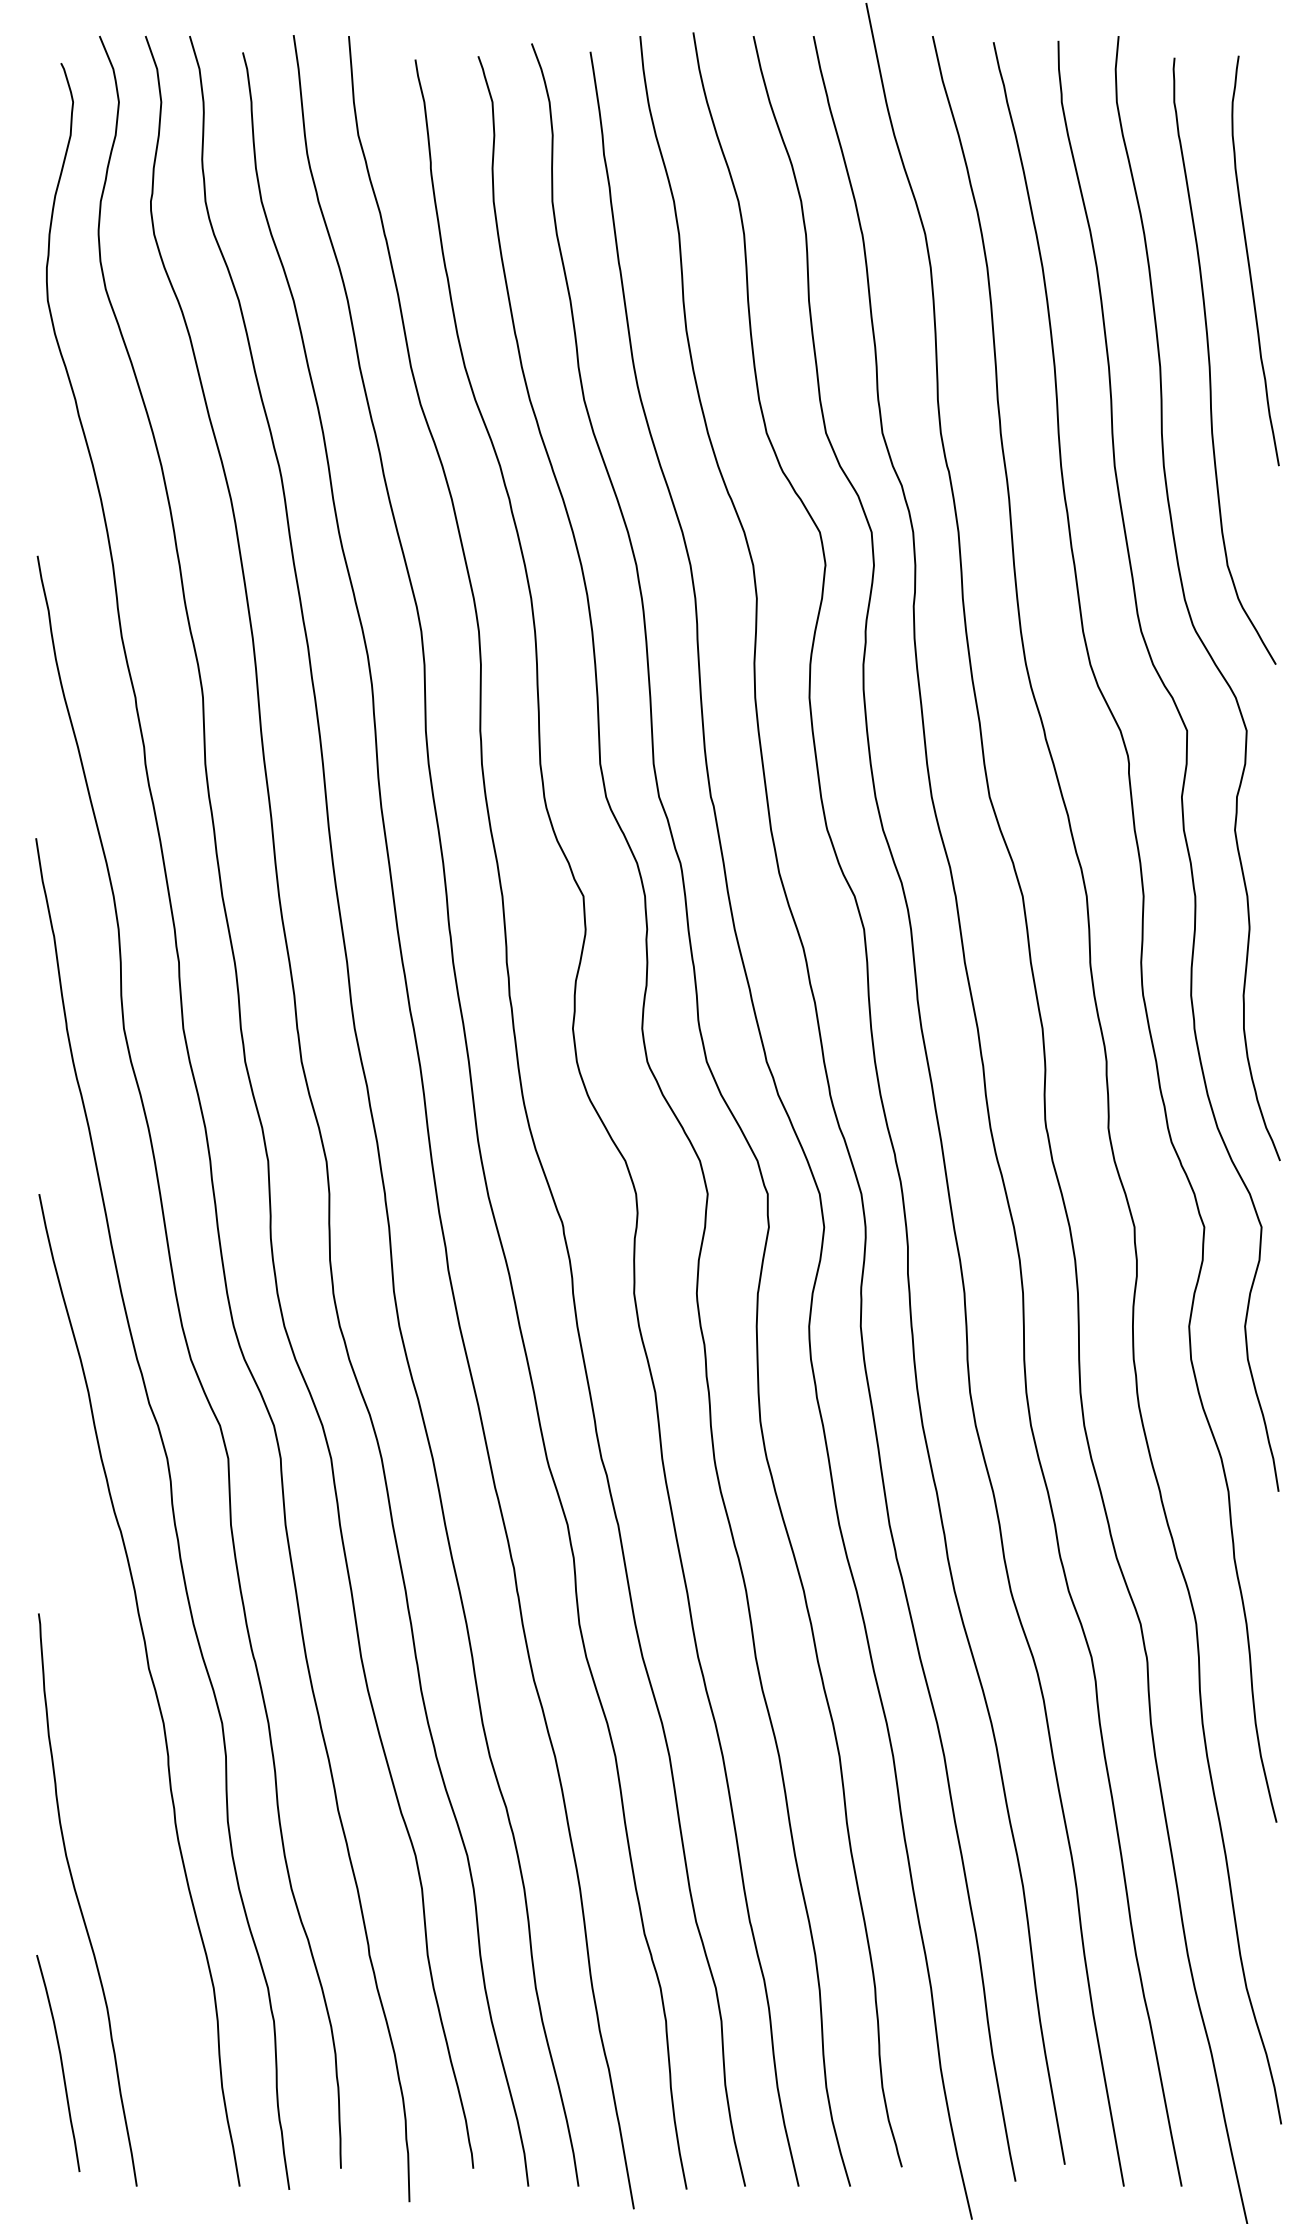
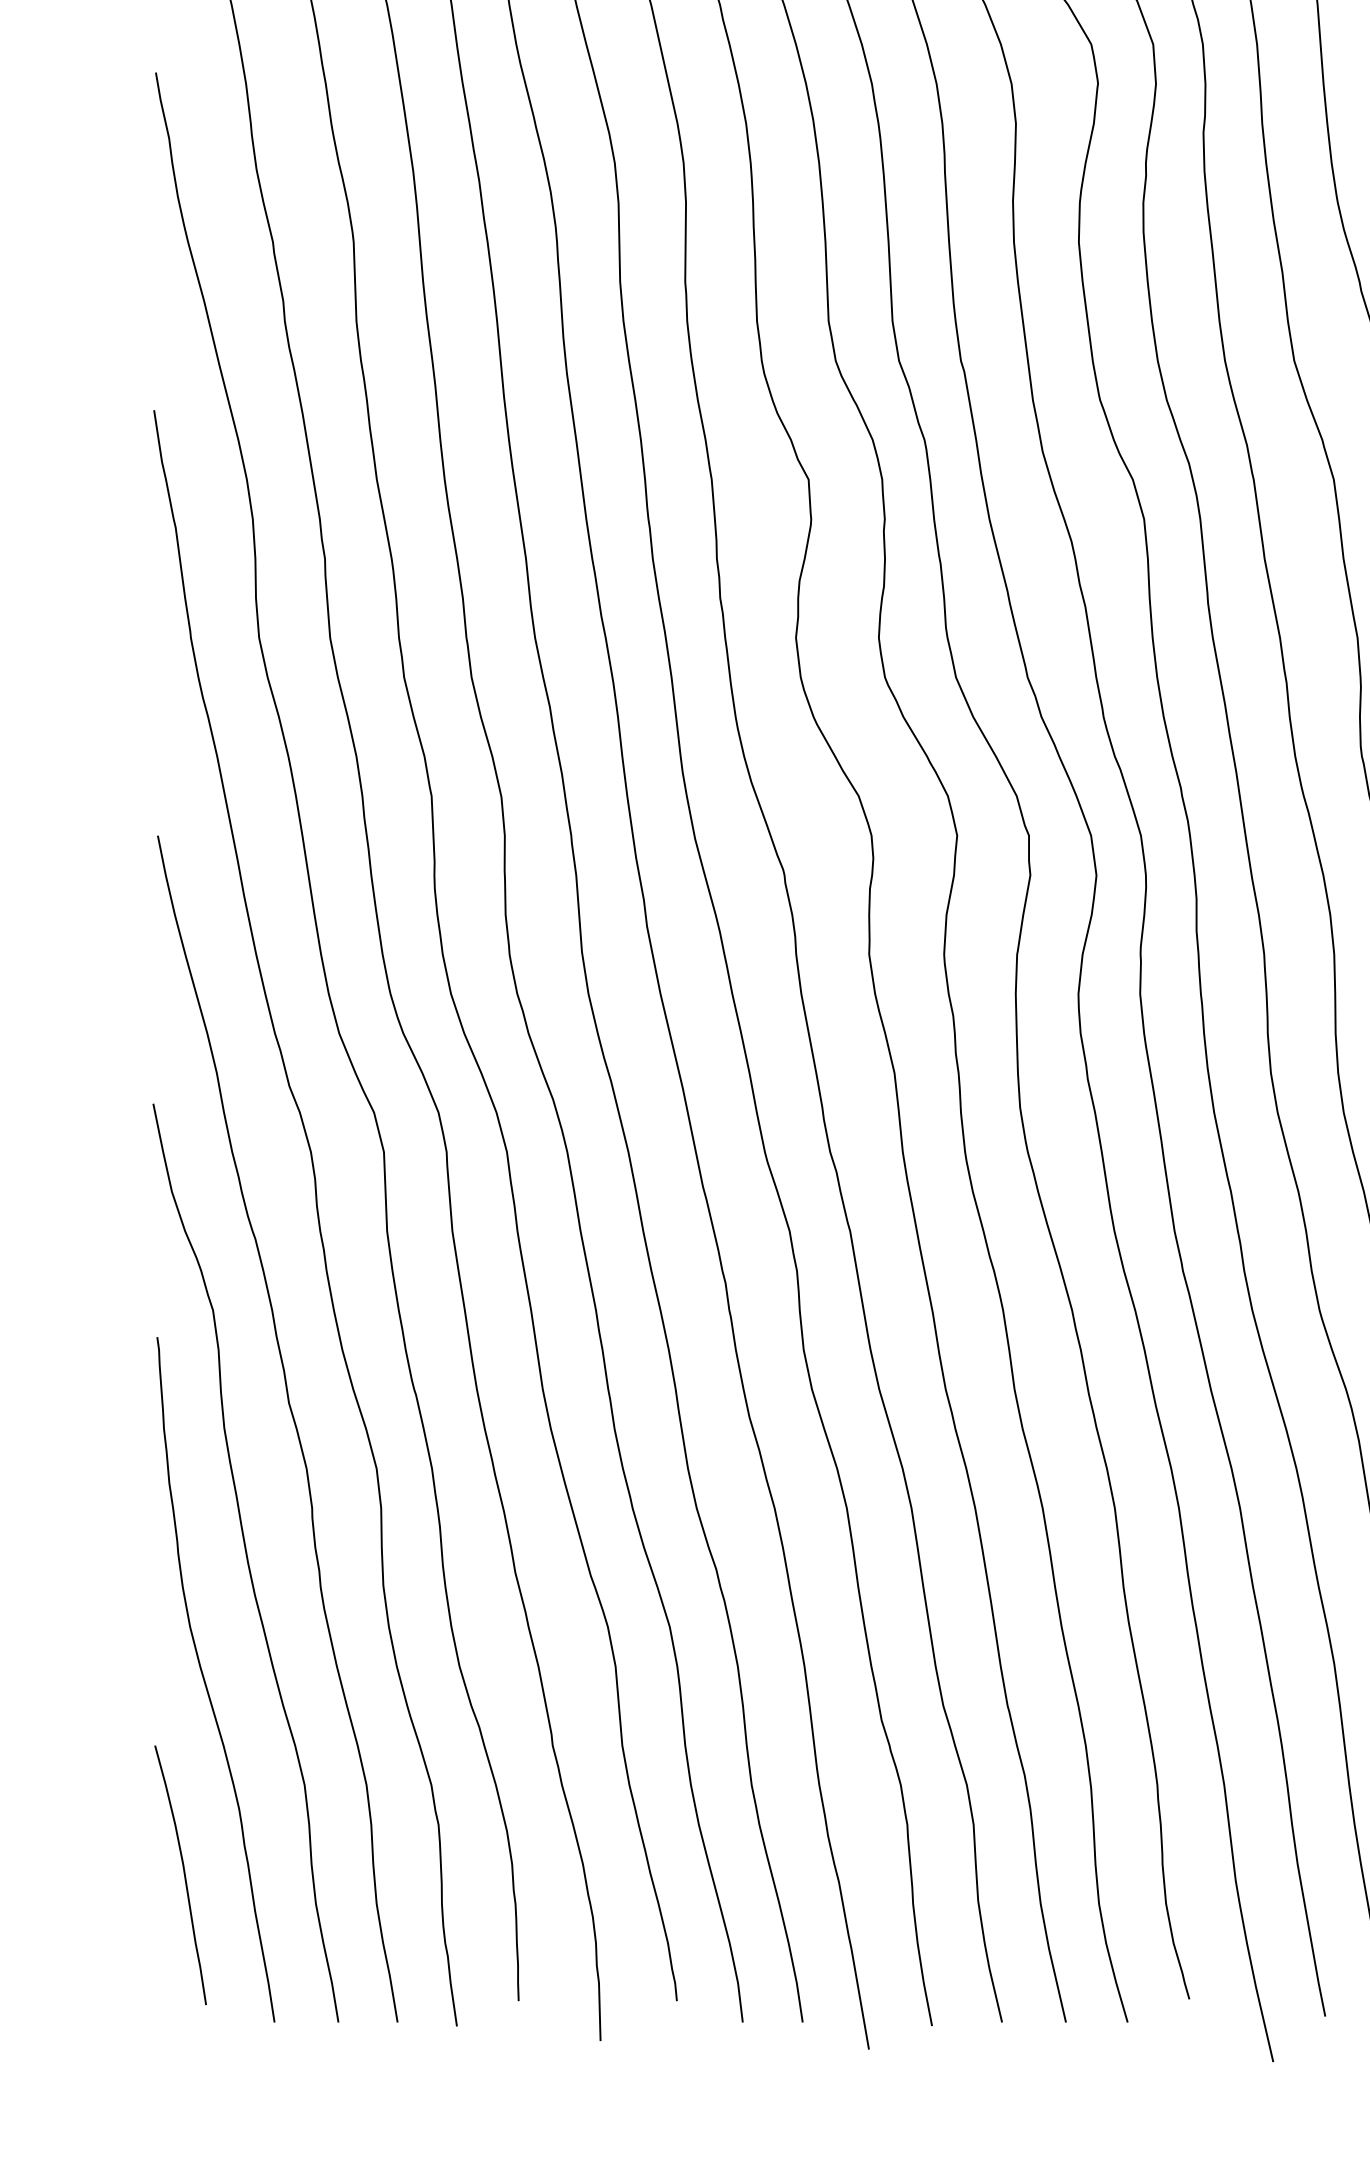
curve: (113, 1802) -> (246, 1563), added

